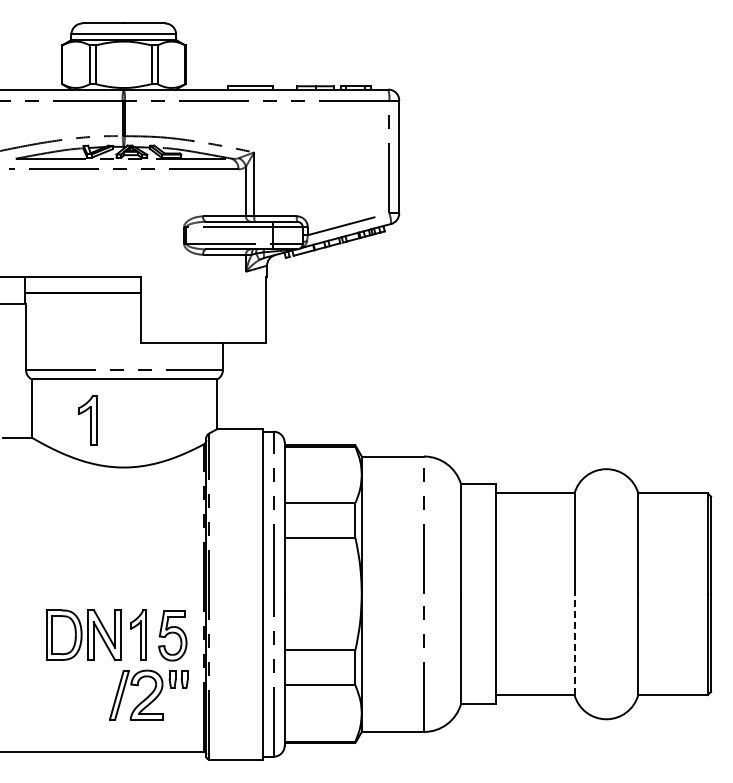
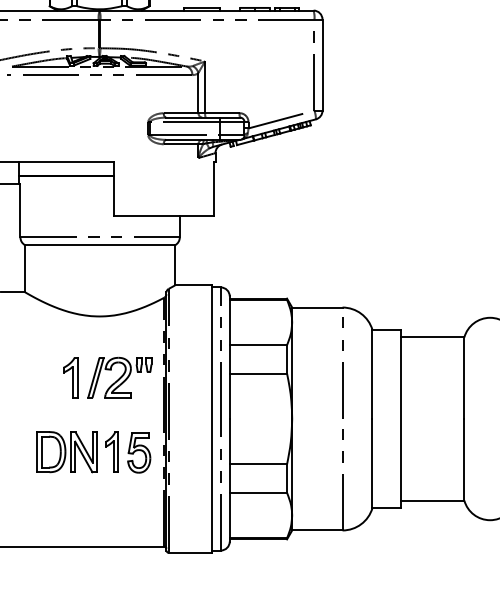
part: (87, 420) -> (70, 377), moved
line: (574, 644) -> (464, 459), dashed -> solid
part: (148, 694) -> (119, 377), moved

